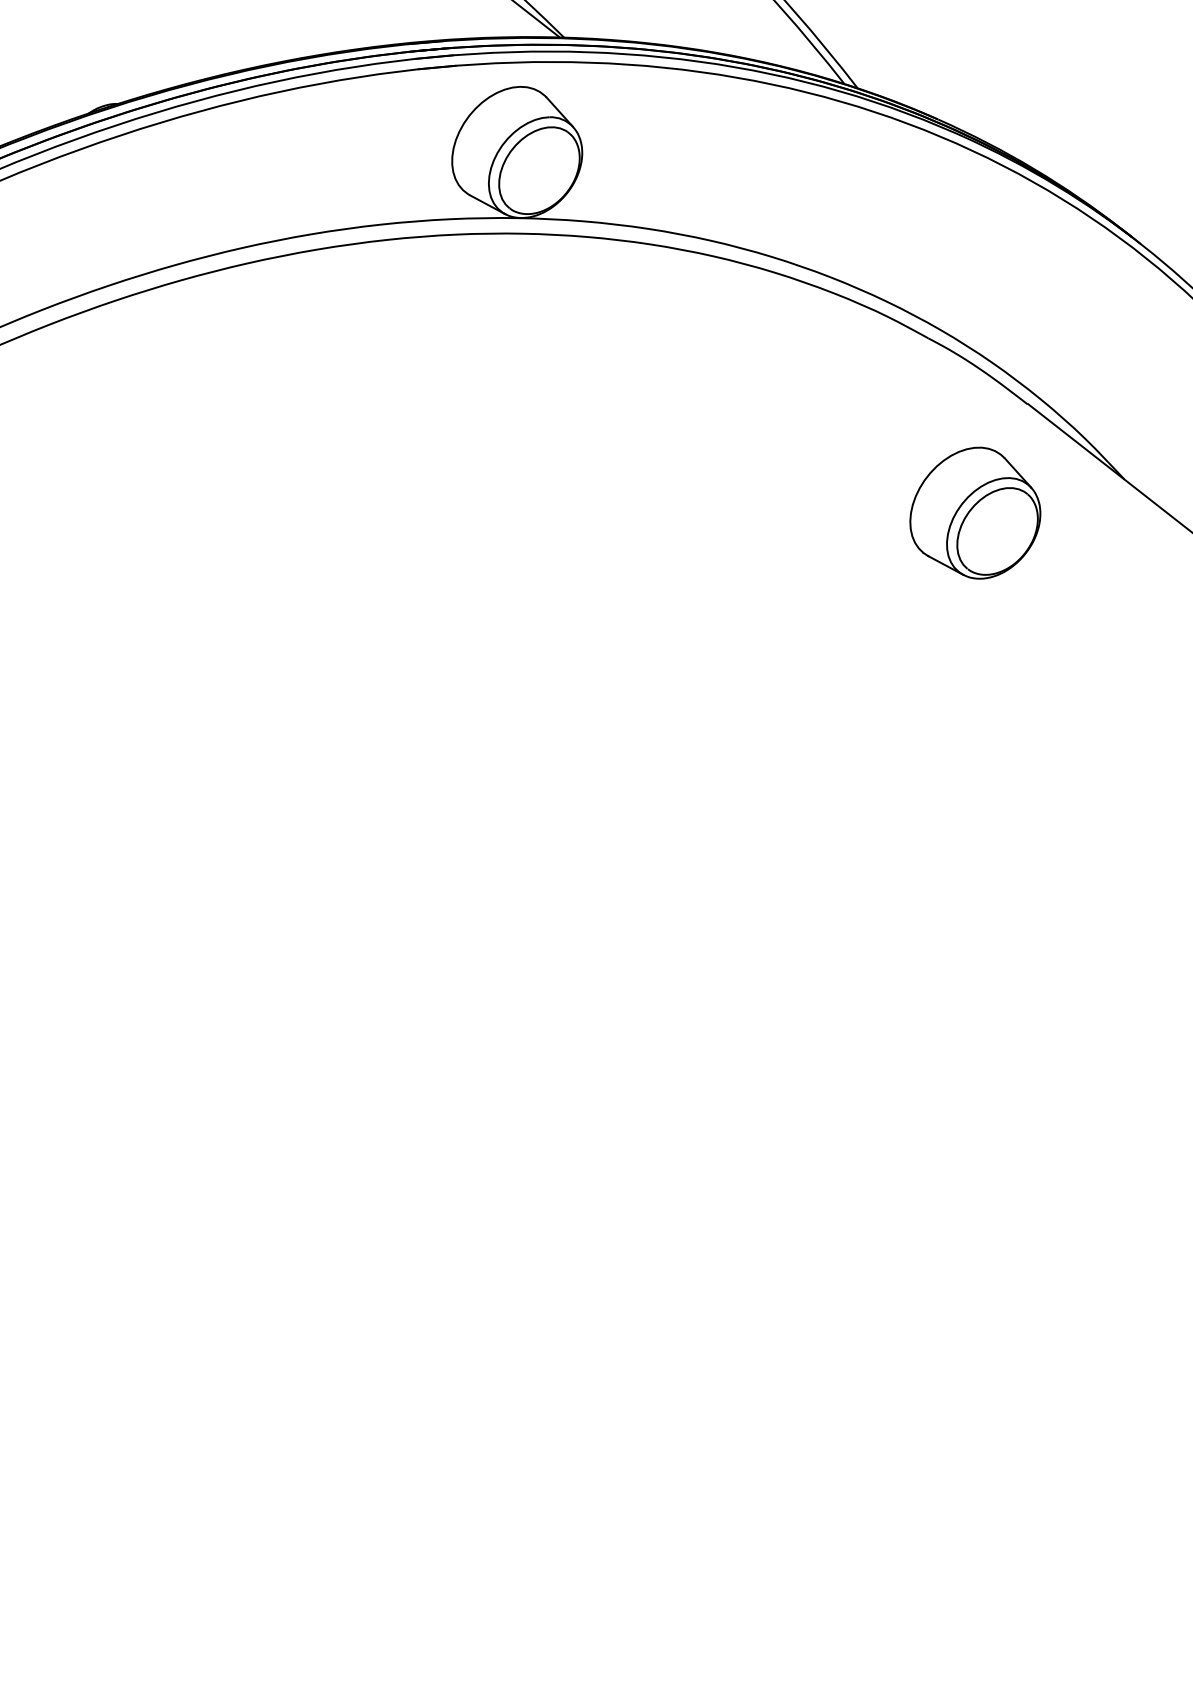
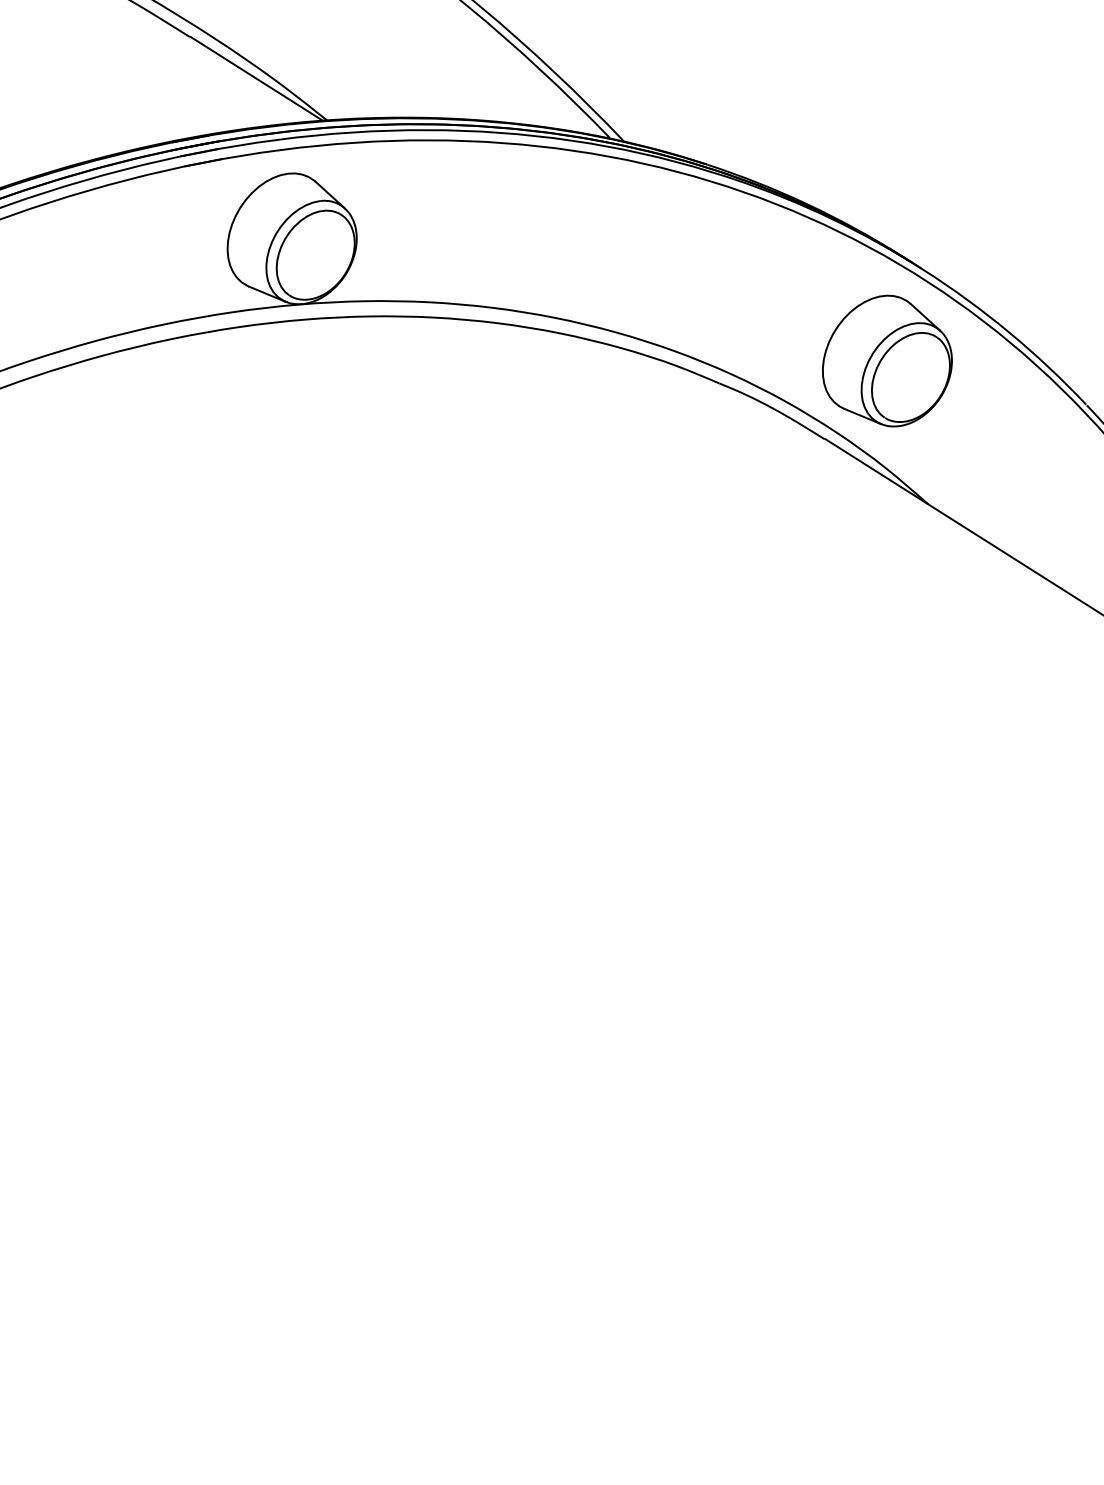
part: (975, 512) -> (887, 360), moved

